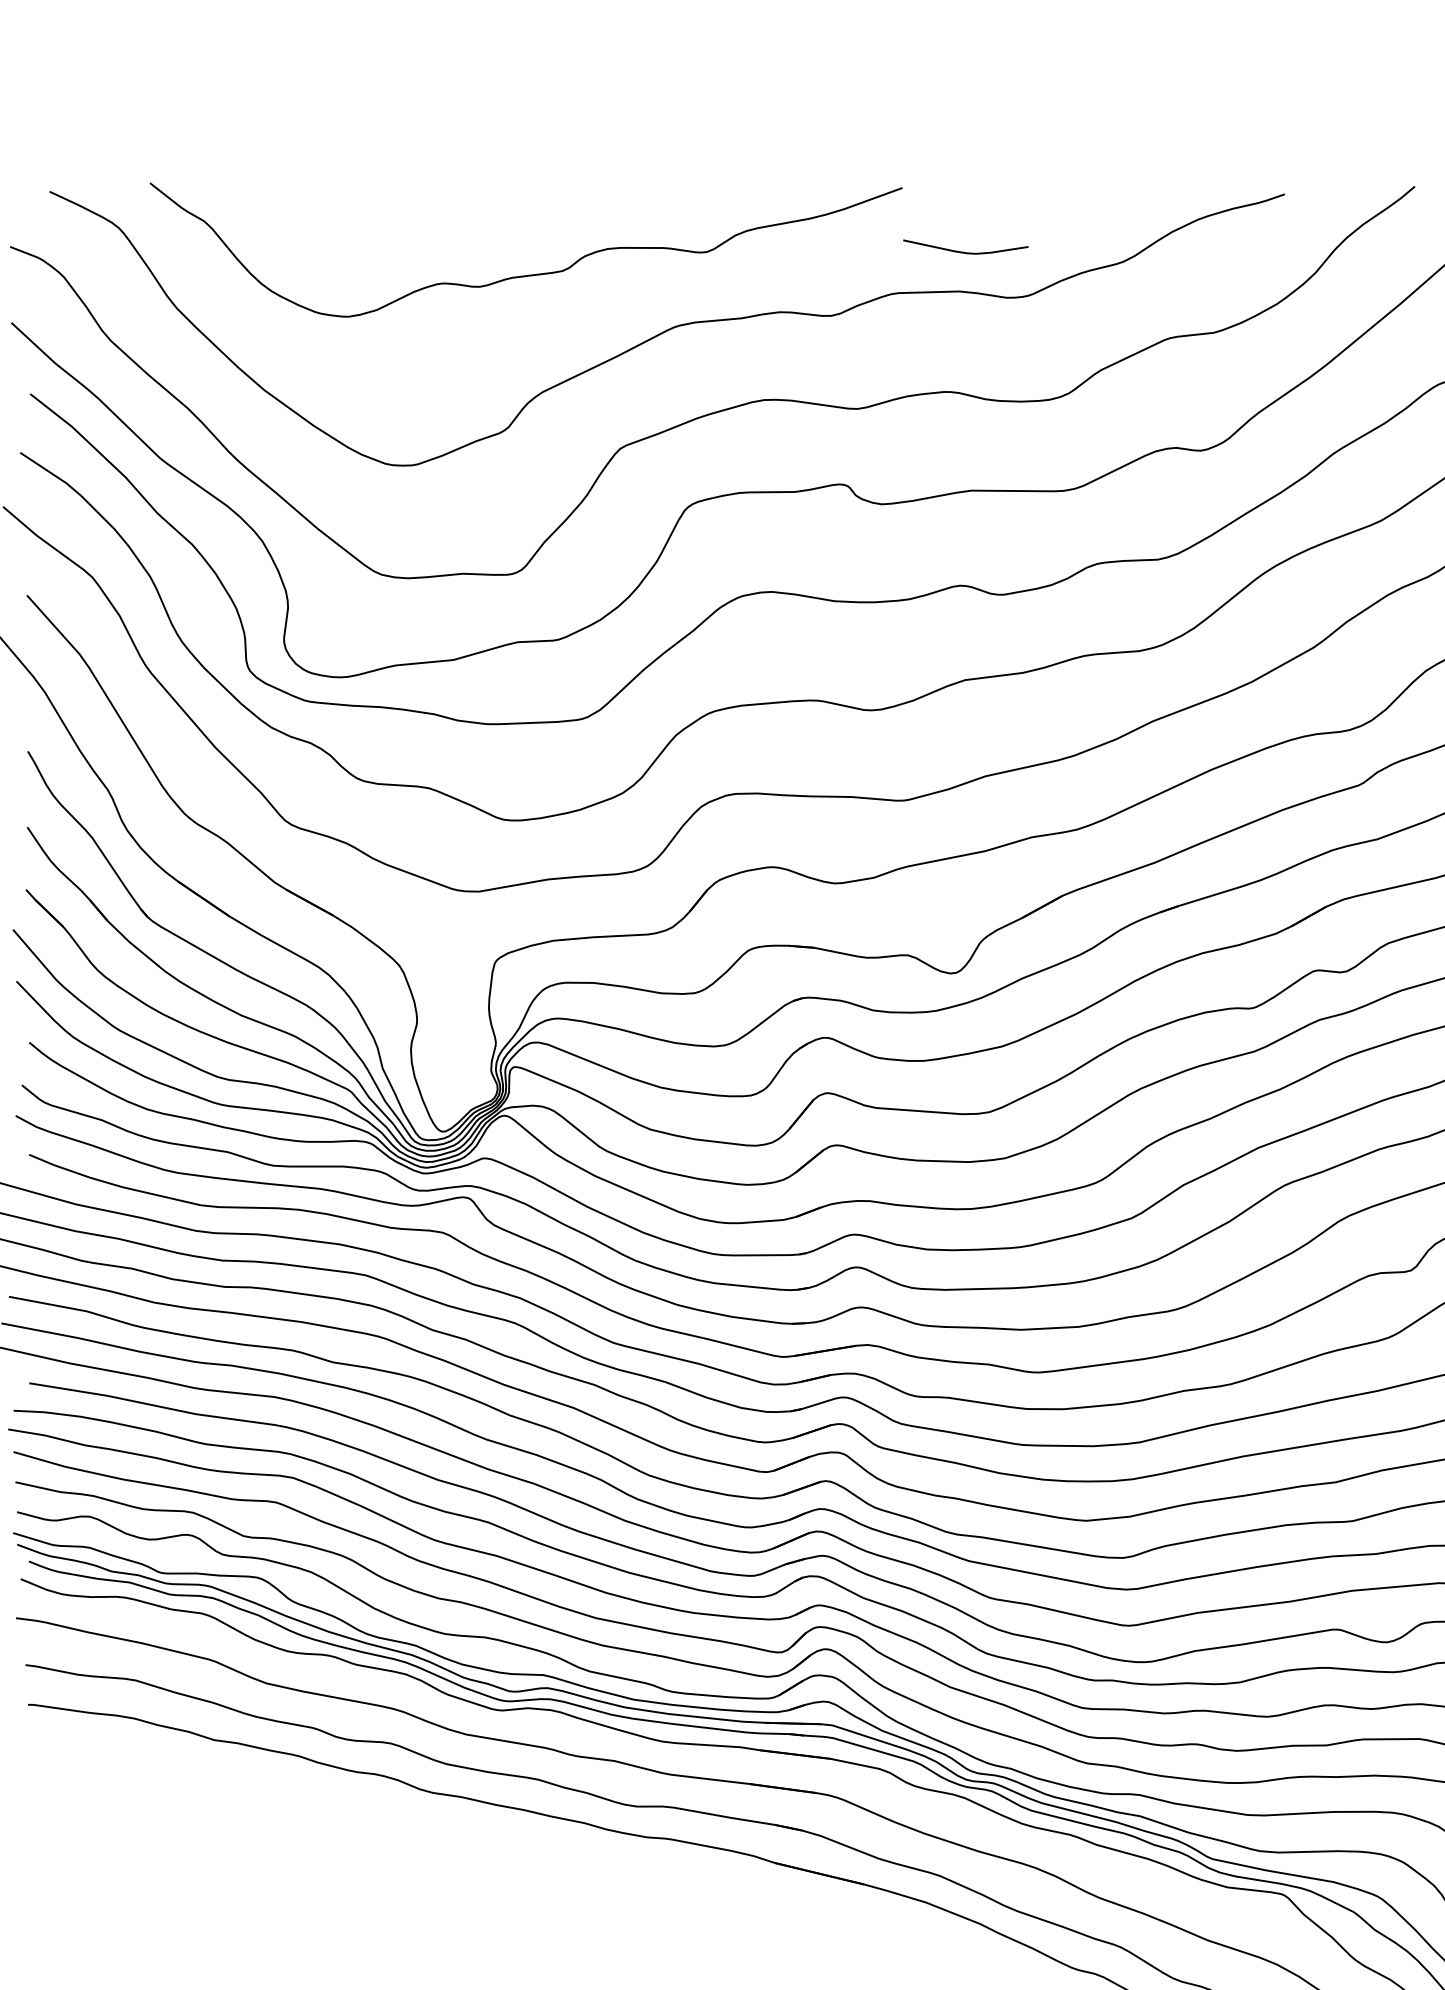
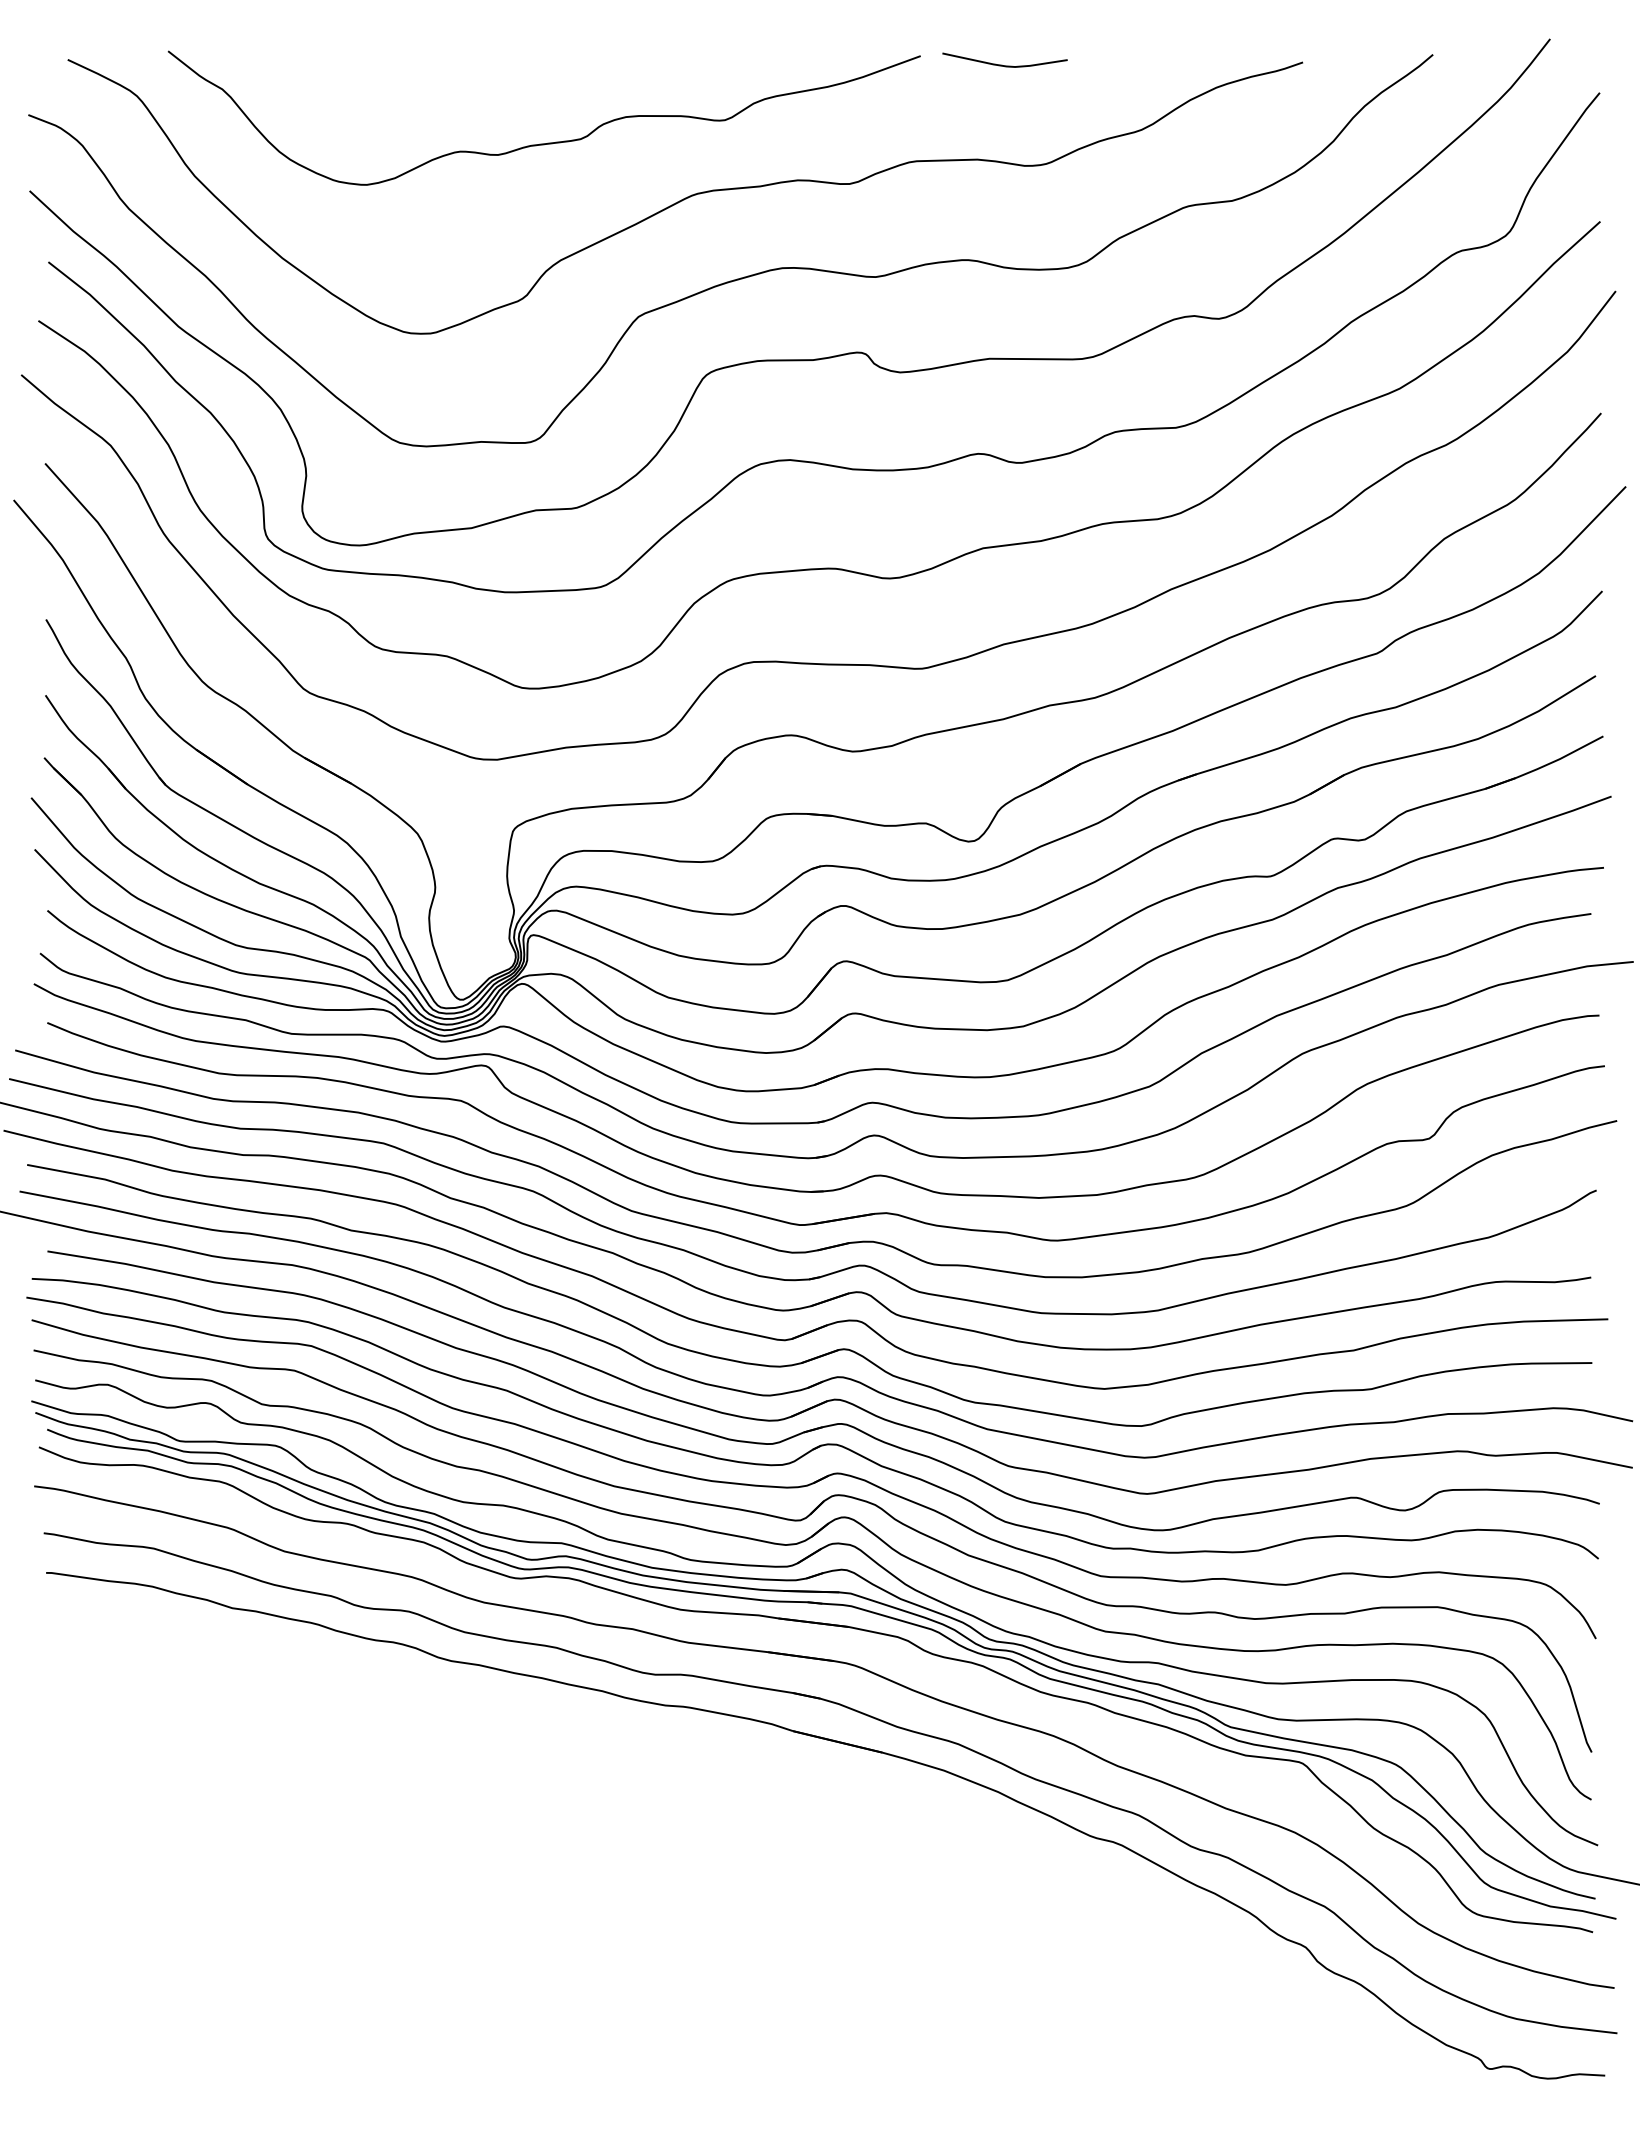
curve: (963, 251) -> (1002, 64), moved

